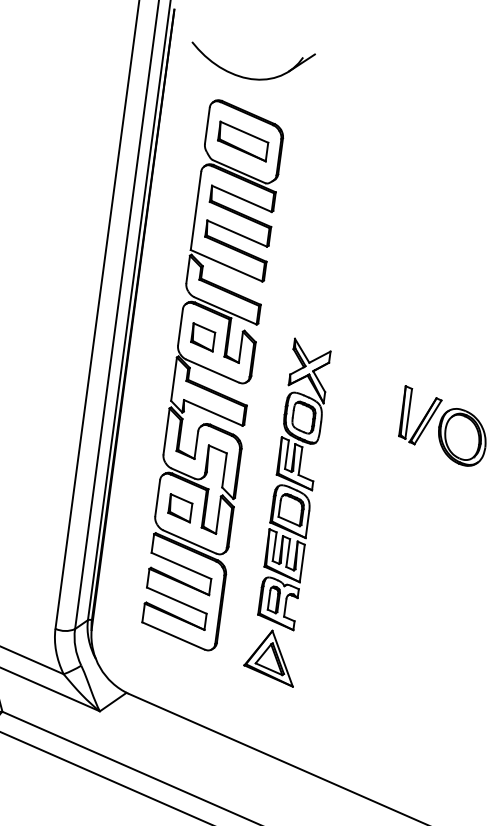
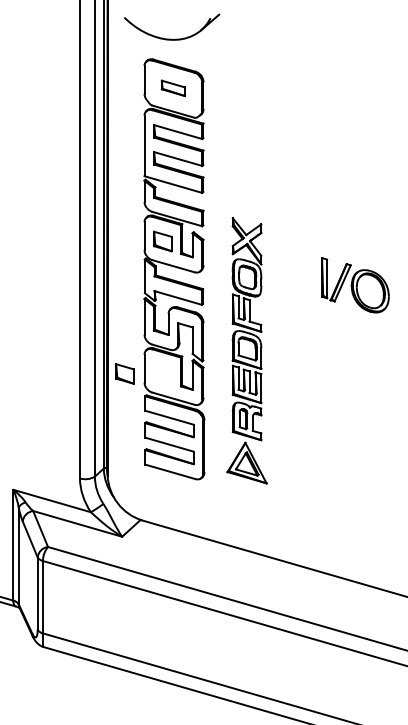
part: (243, 141) -> (173, 88), size x0.6
part: (180, 507) -> (124, 373), moved
part: (289, 511) -> (246, 350), moved

